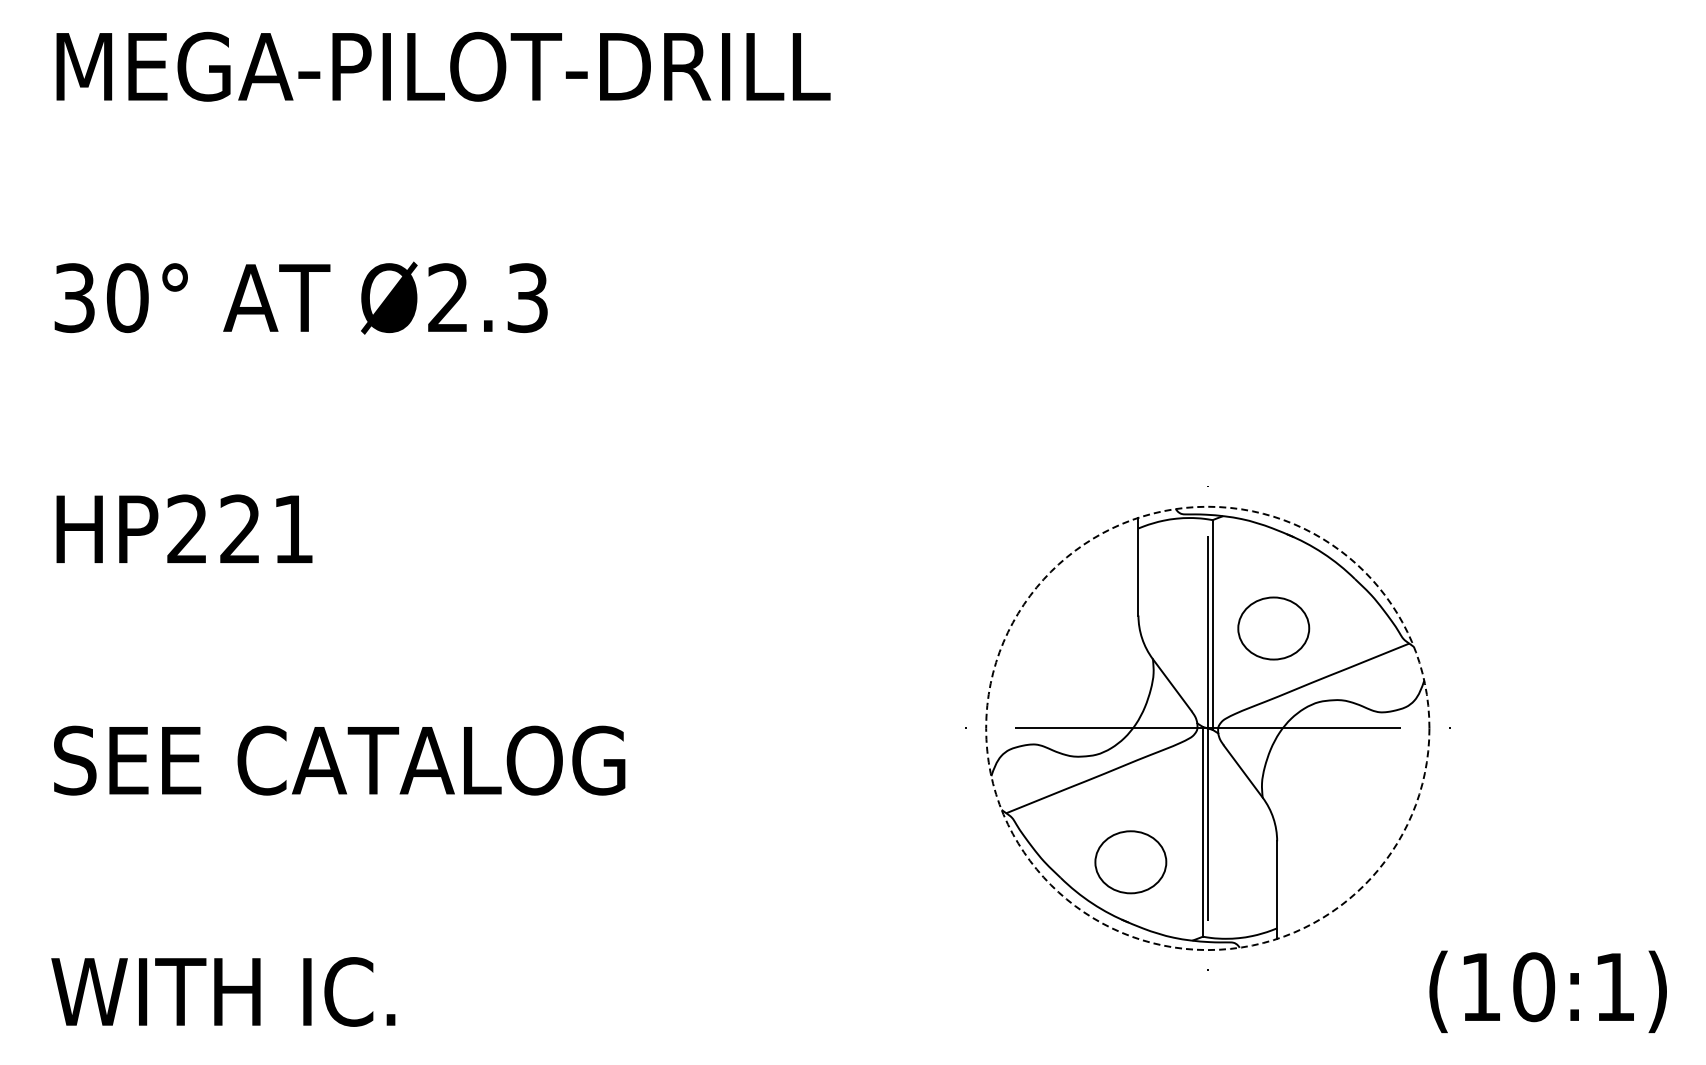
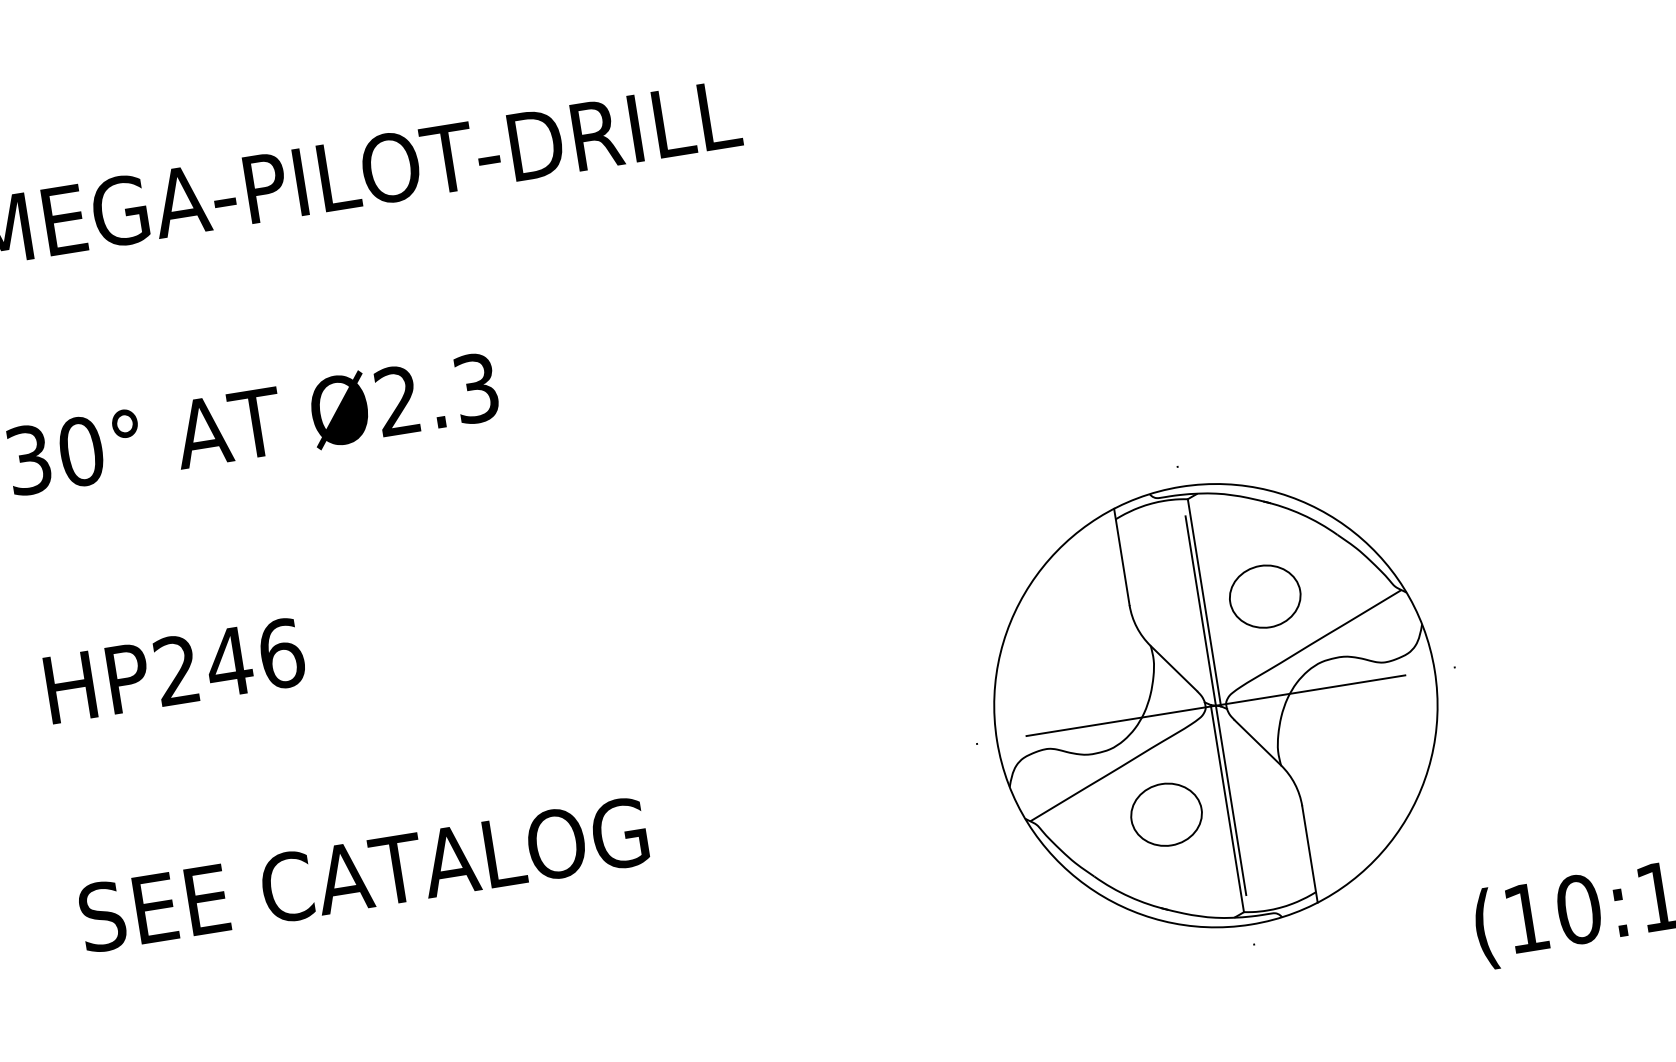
text: (266, 529) -> (254, 658), HP221 -> HP246
circle: (1207, 728) -> (1215, 705), dashed -> solid
part: (1130, 862) -> (1166, 815), moved

